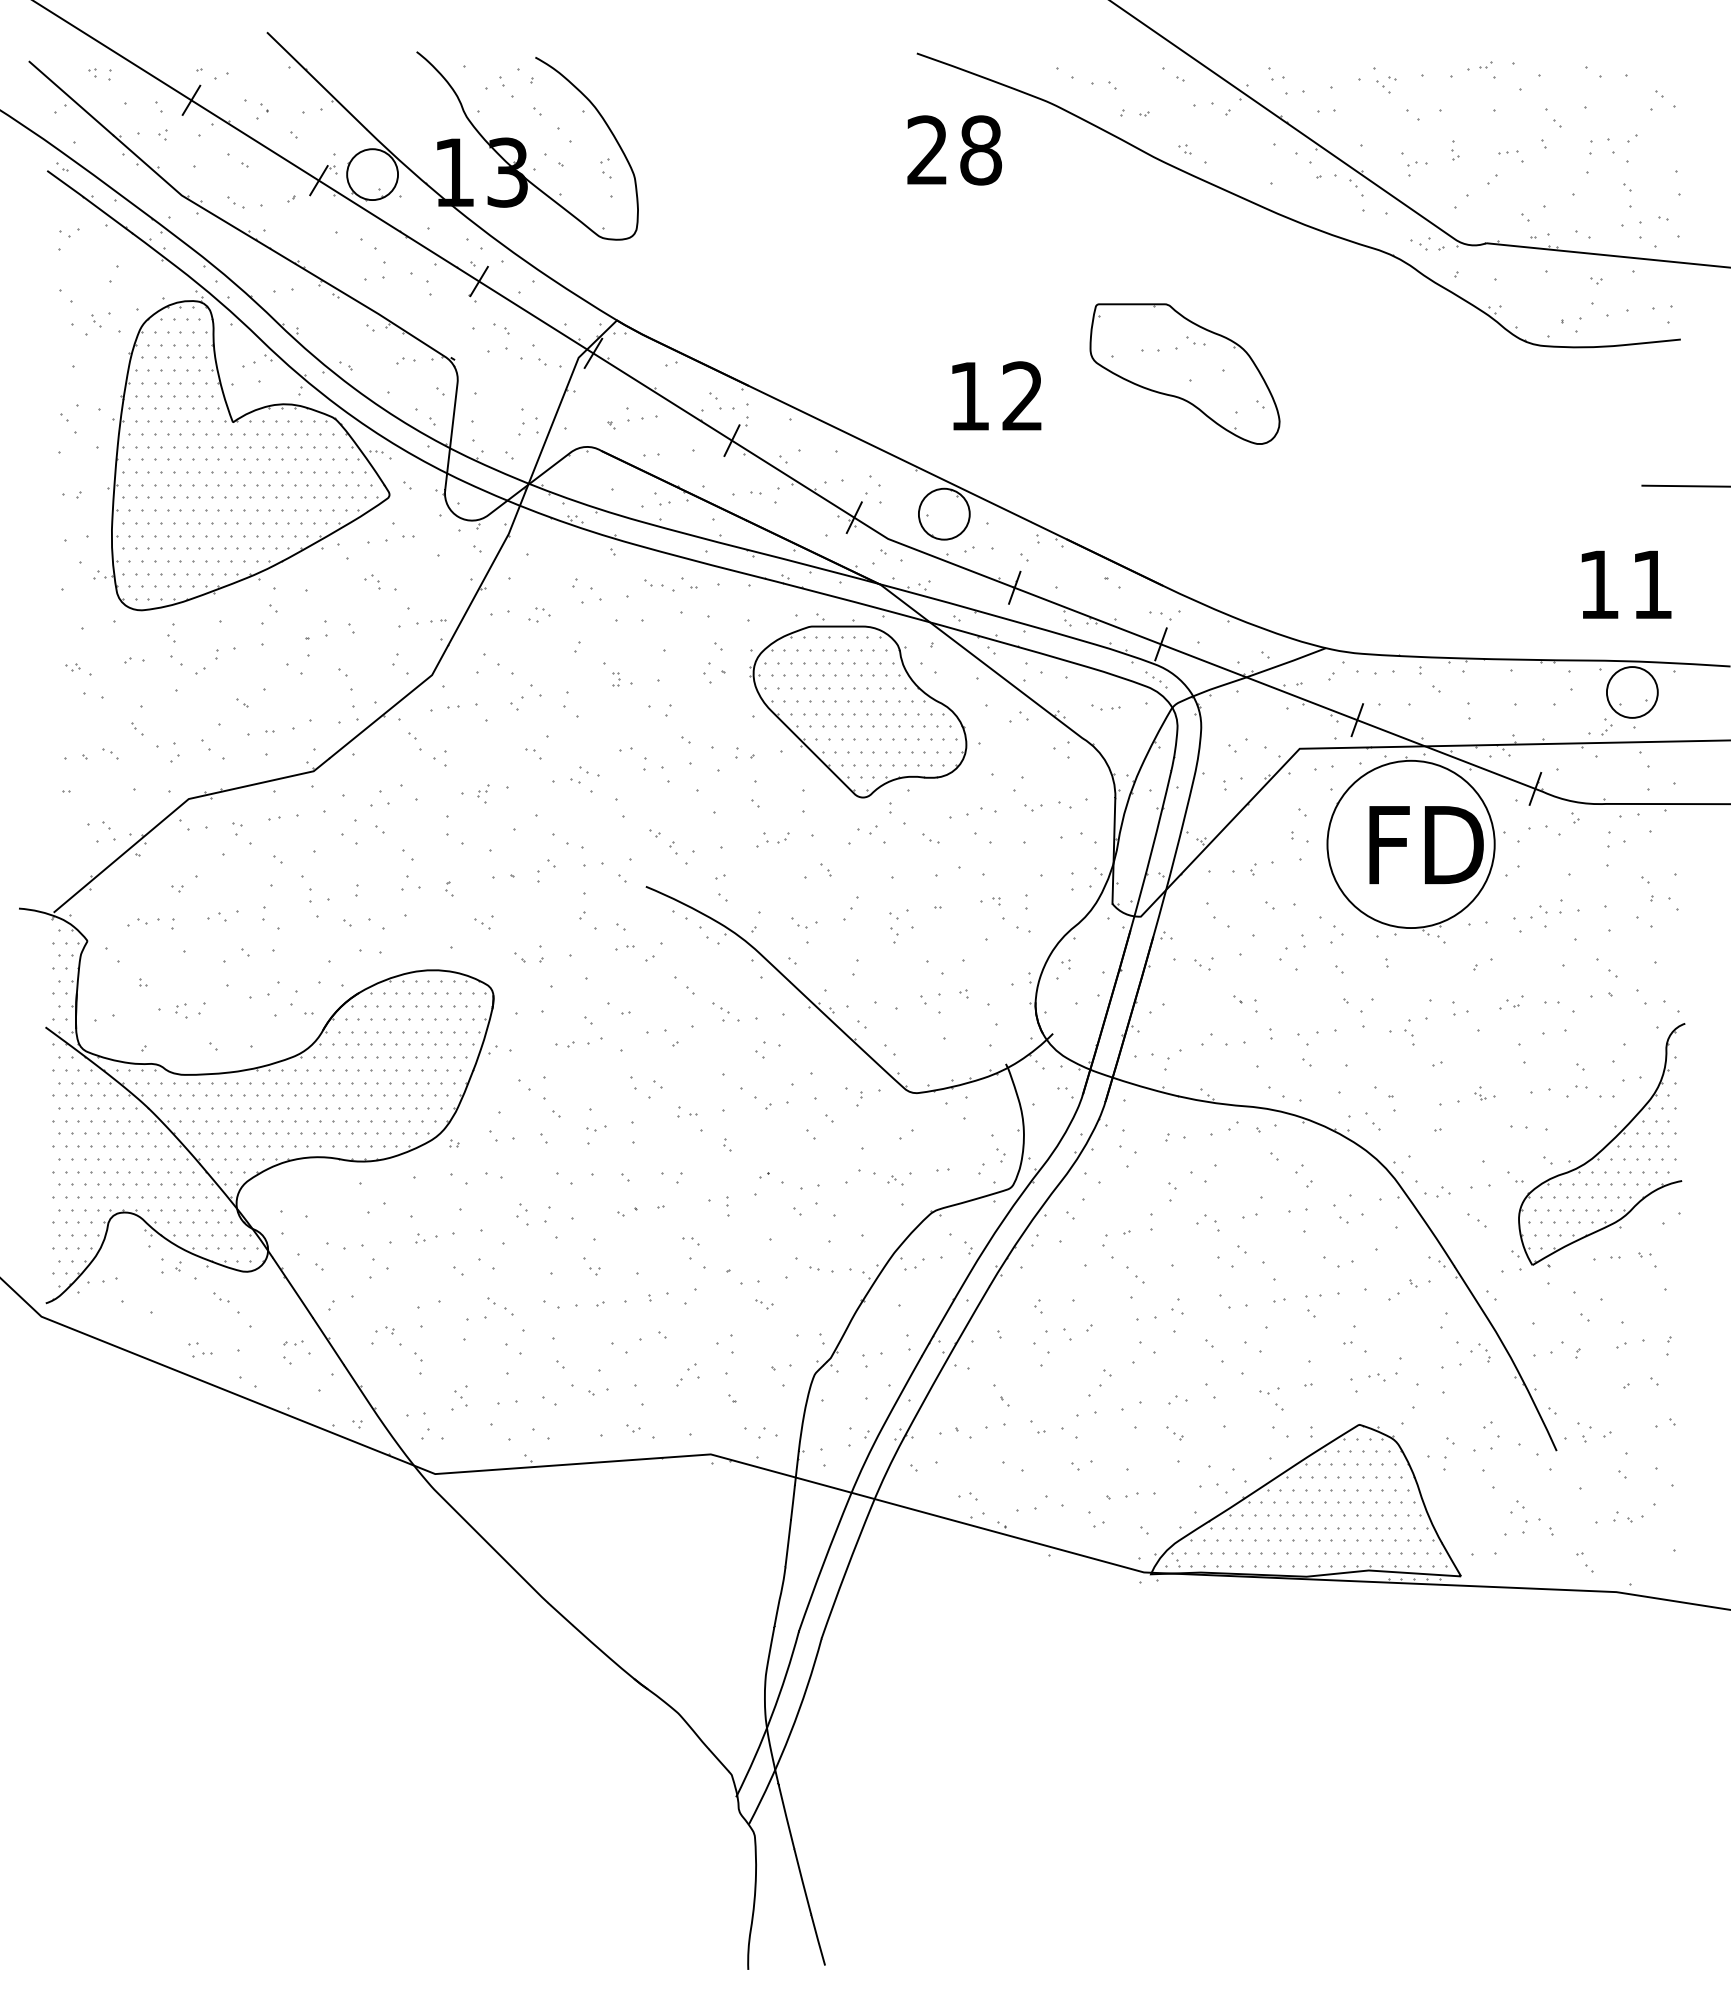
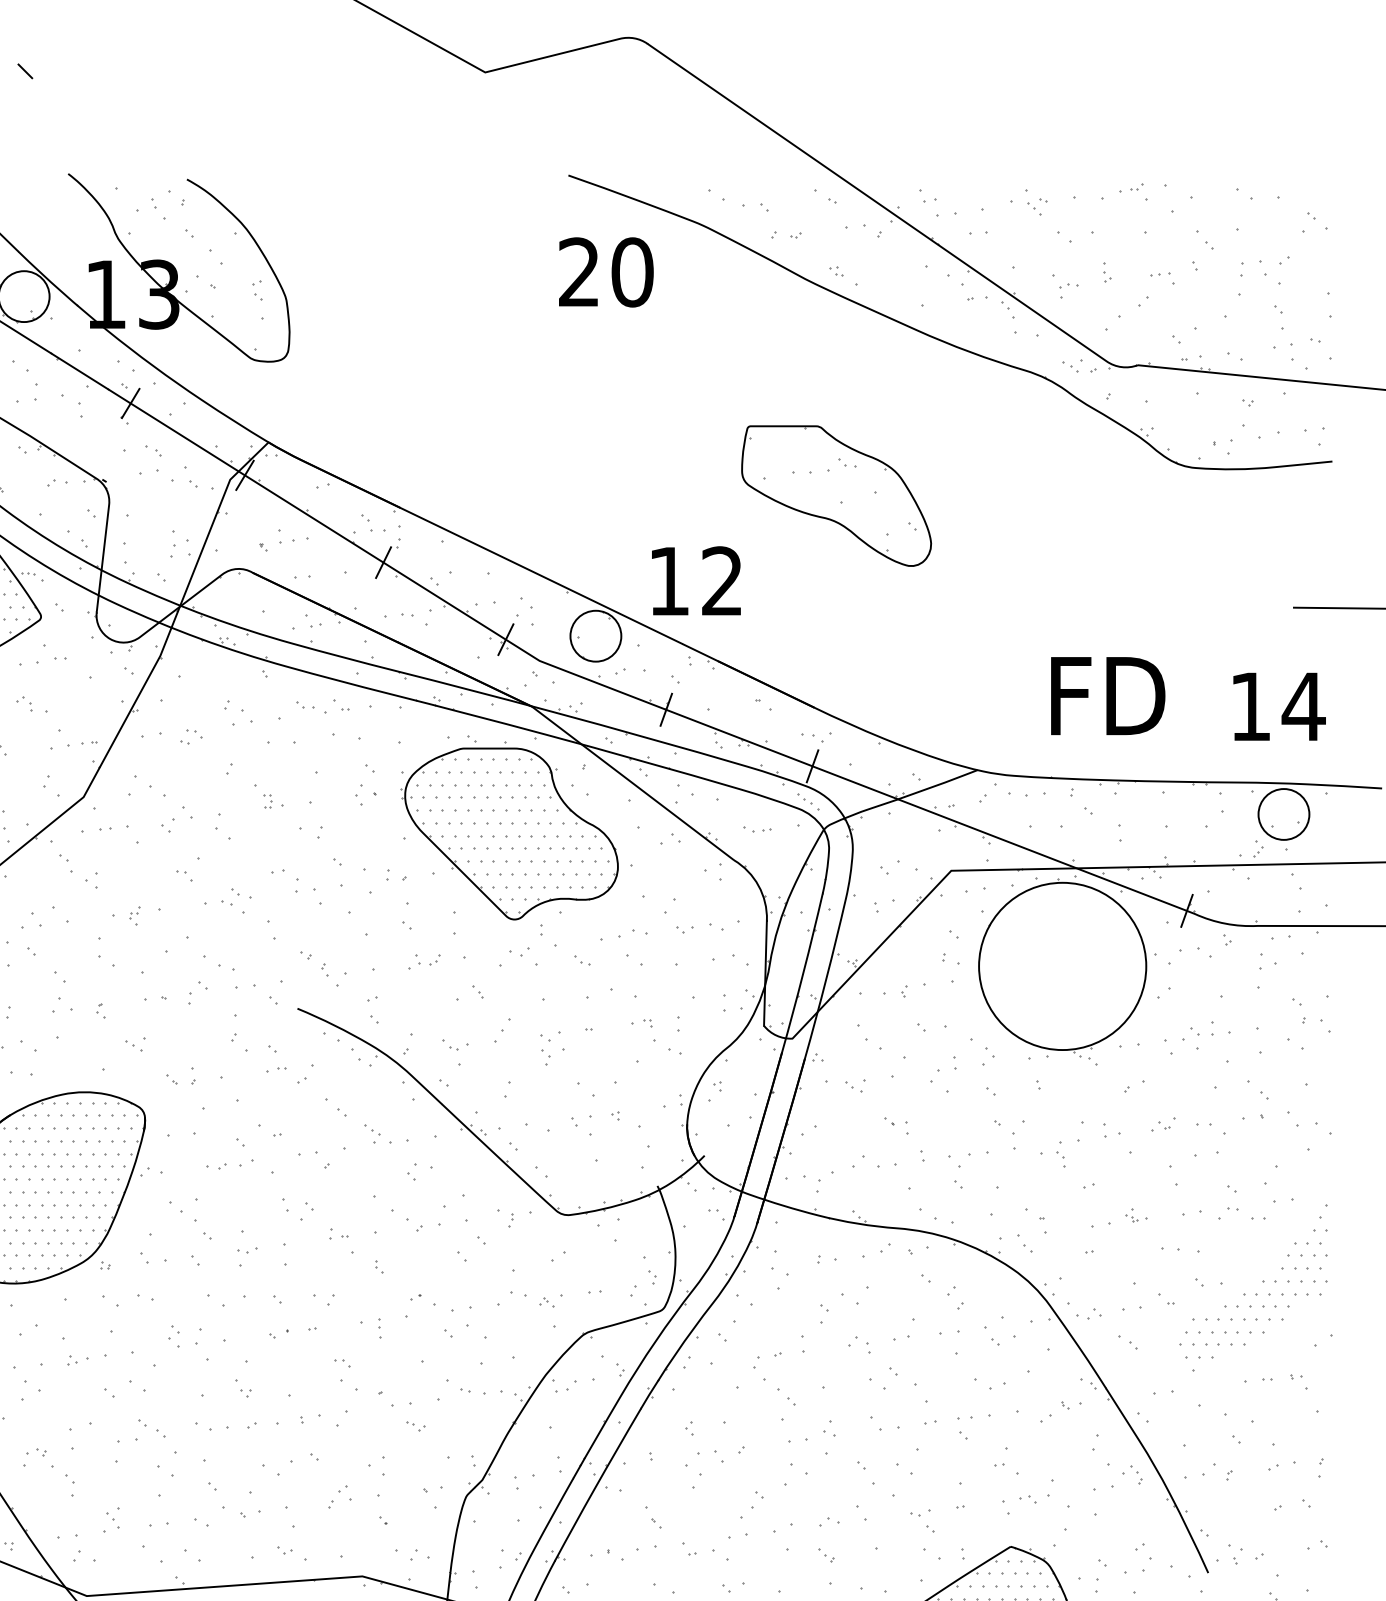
text: (981, 150) -> (633, 272), 28 -> 20
text: (996, 395) -> (696, 580), moved
text: (1652, 584) -> (1304, 706), 11 -> 14
line: (1357, 720) -> (1009, 842), removed
text: (1426, 845) -> (1108, 696), moved
part: (1598, 1145) -> (1250, 1267), removed

